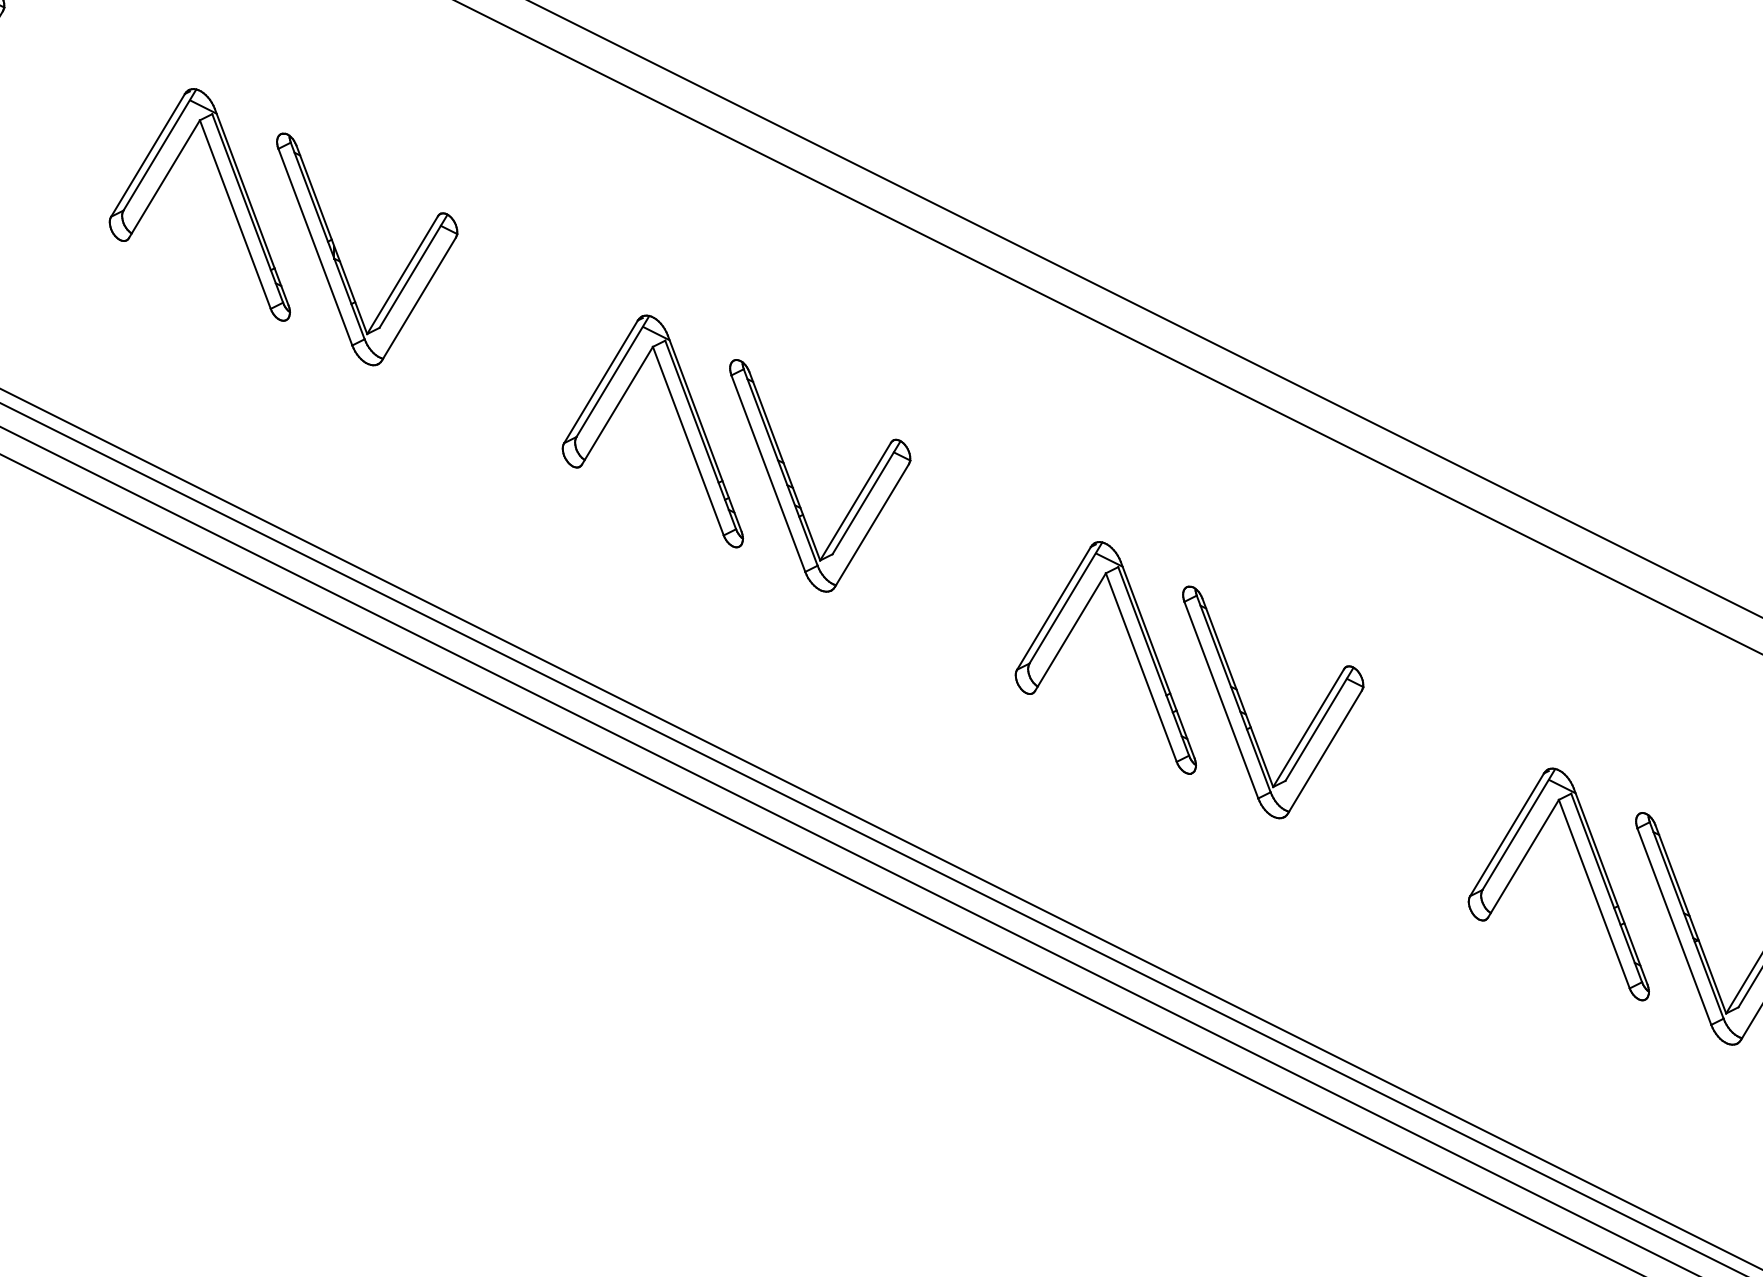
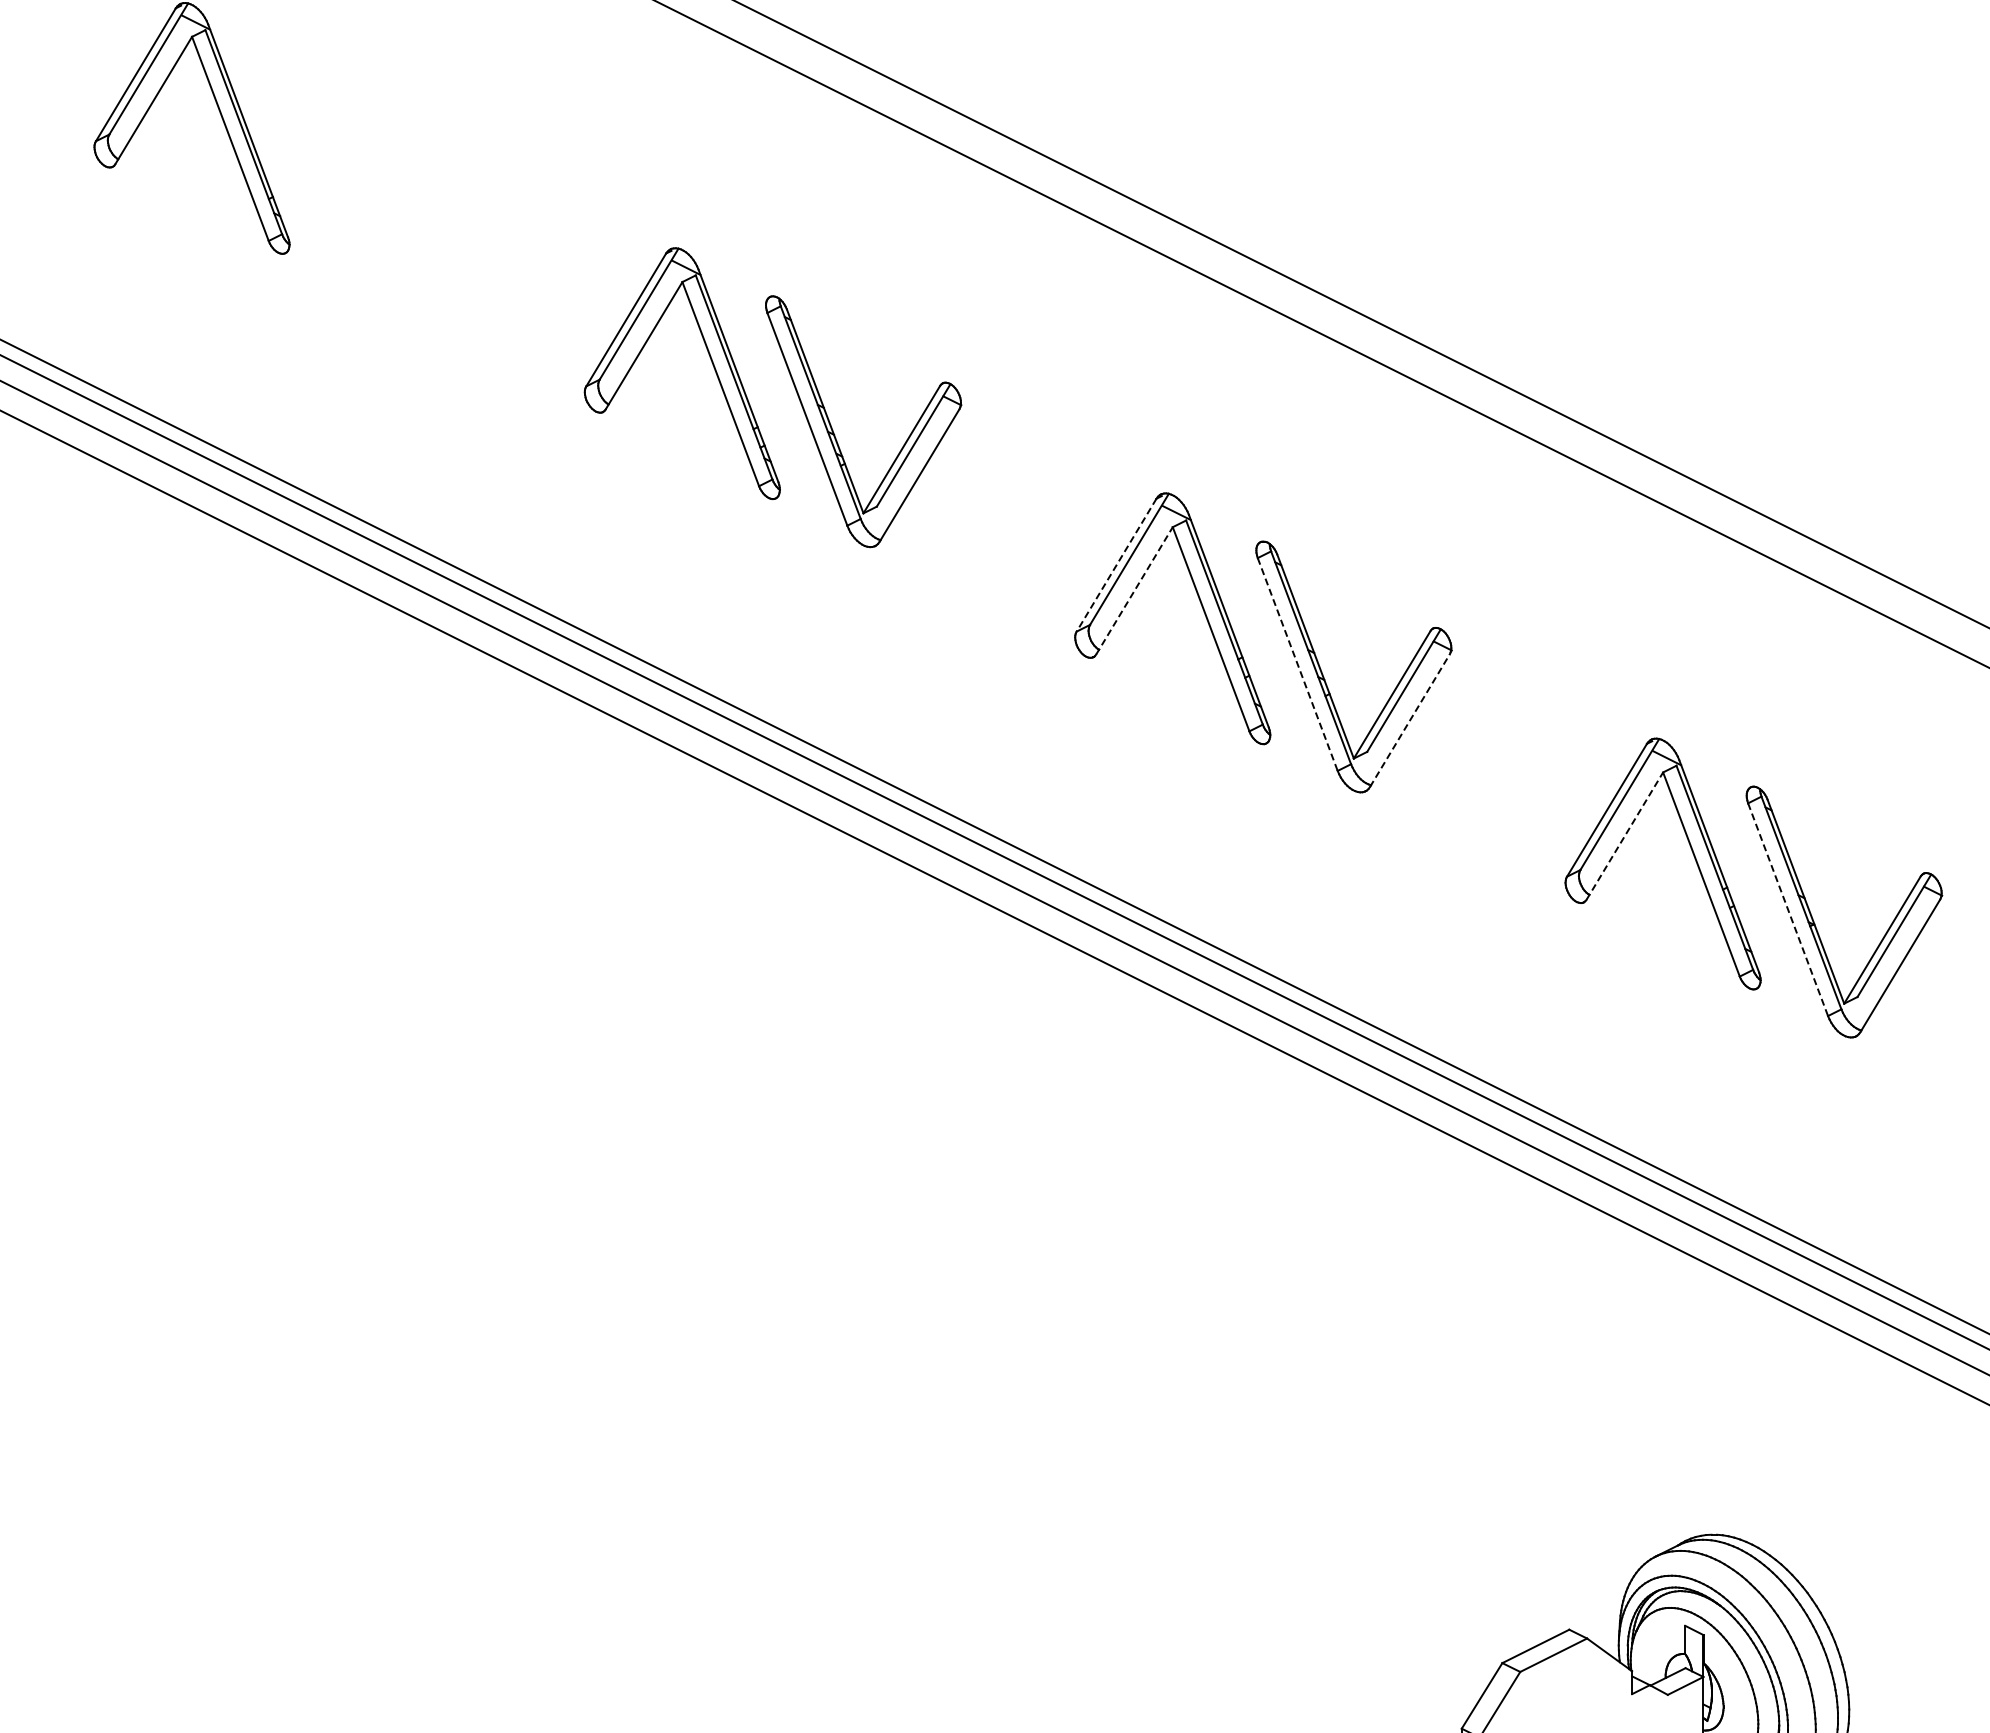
part: (339, 257) -> (343, 185), removed
line: (1053, 608) -> (1116, 565), solid -> dashed
line: (1070, 631) -> (1134, 590), solid -> dashed
line: (1221, 700) -> (1297, 664), solid -> dashed
line: (1324, 751) -> (1409, 720), solid -> dashed
line: (1524, 858) -> (1625, 835), solid -> dashed
line: (1674, 926) -> (1788, 909), solid -> dashed

